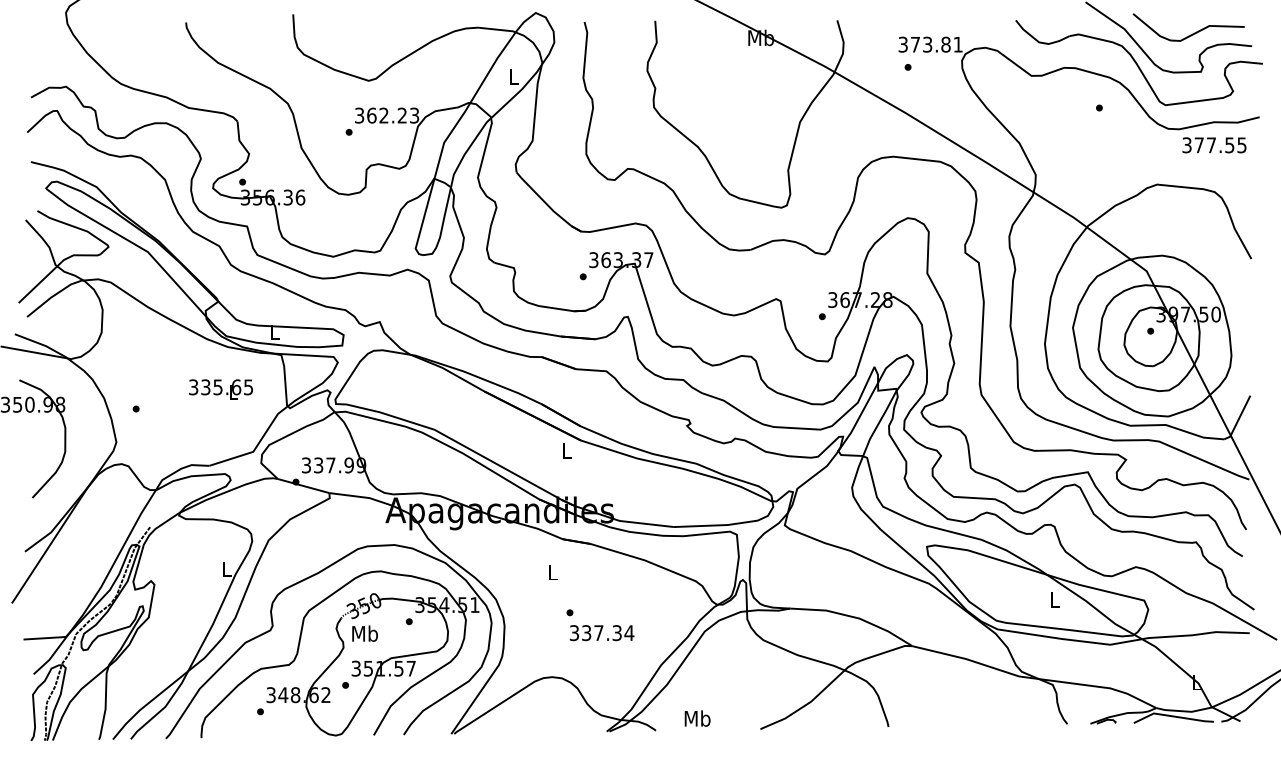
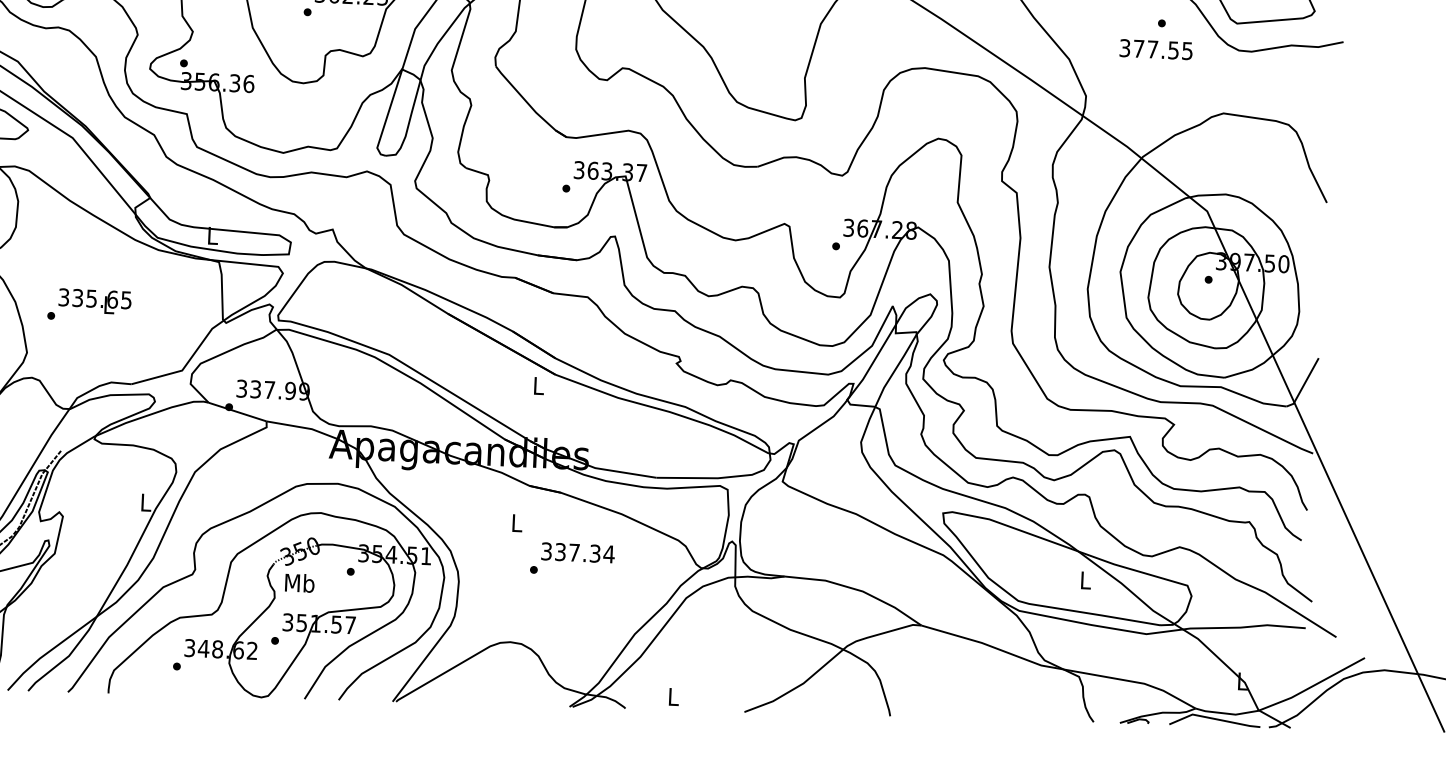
text: (1214, 145) -> (1156, 49), moved
text: (220, 389) -> (94, 301), moved
text: (601, 633) -> (577, 553), moved
text: (697, 718) -> (673, 696), Mb -> L

